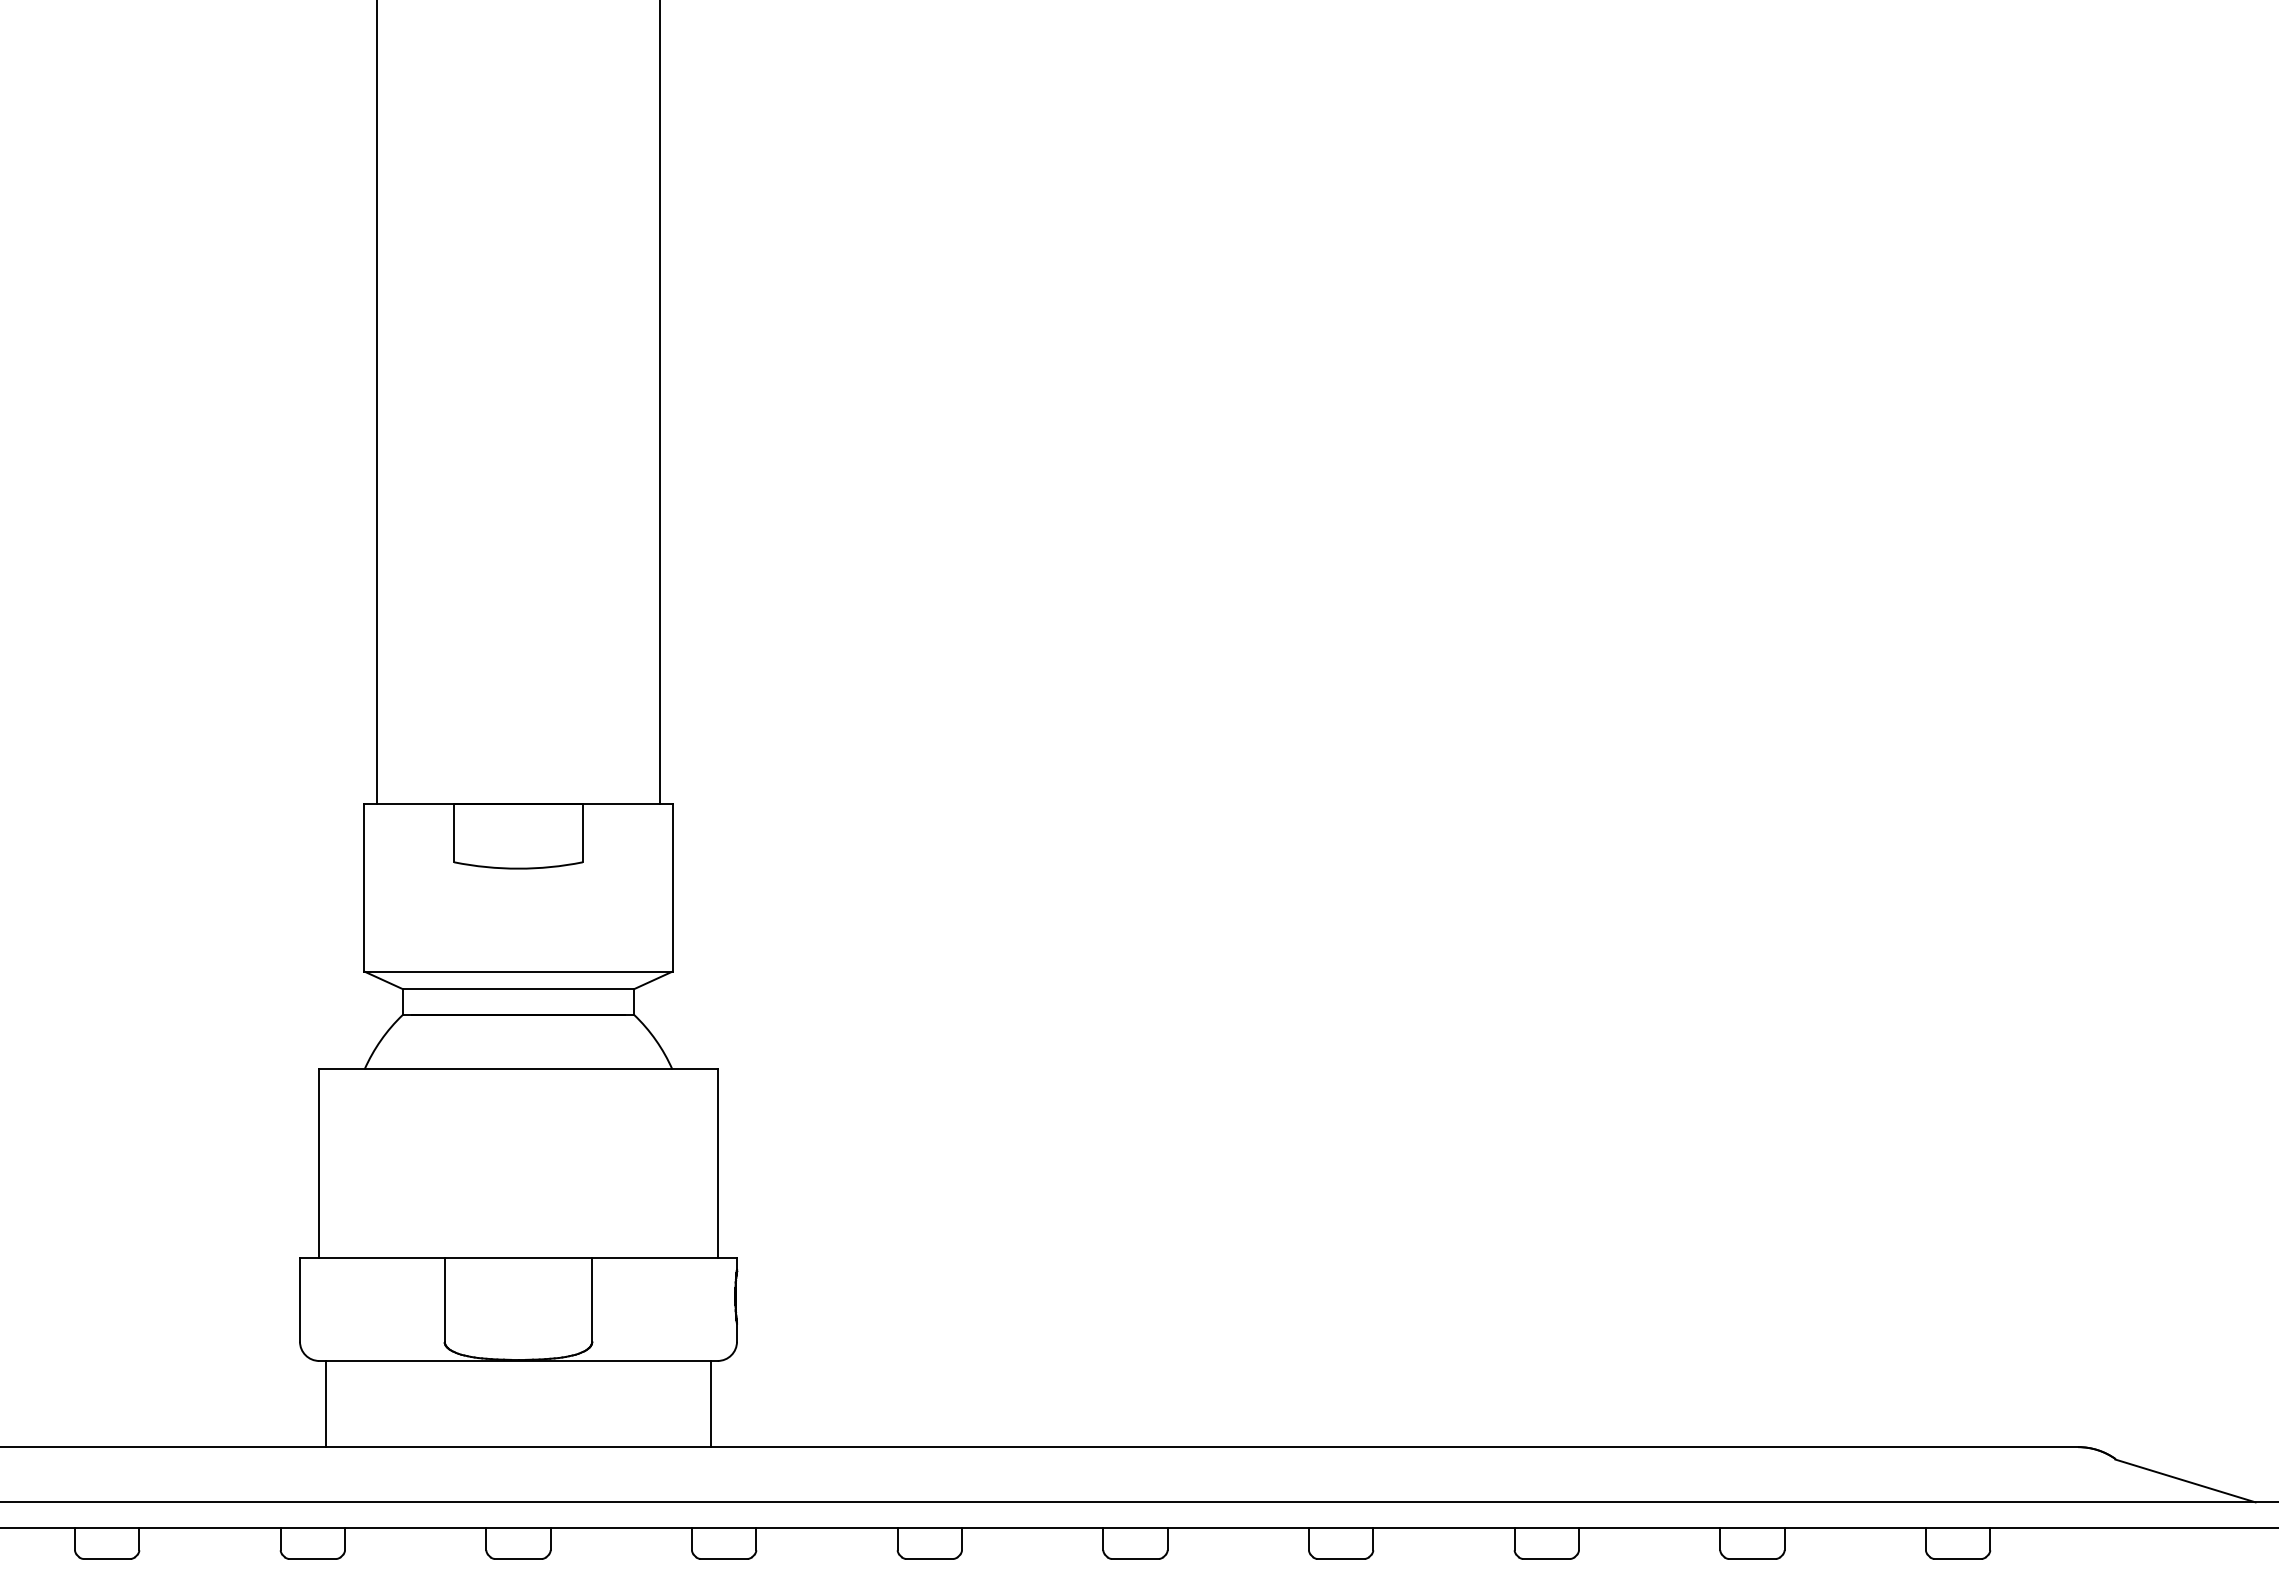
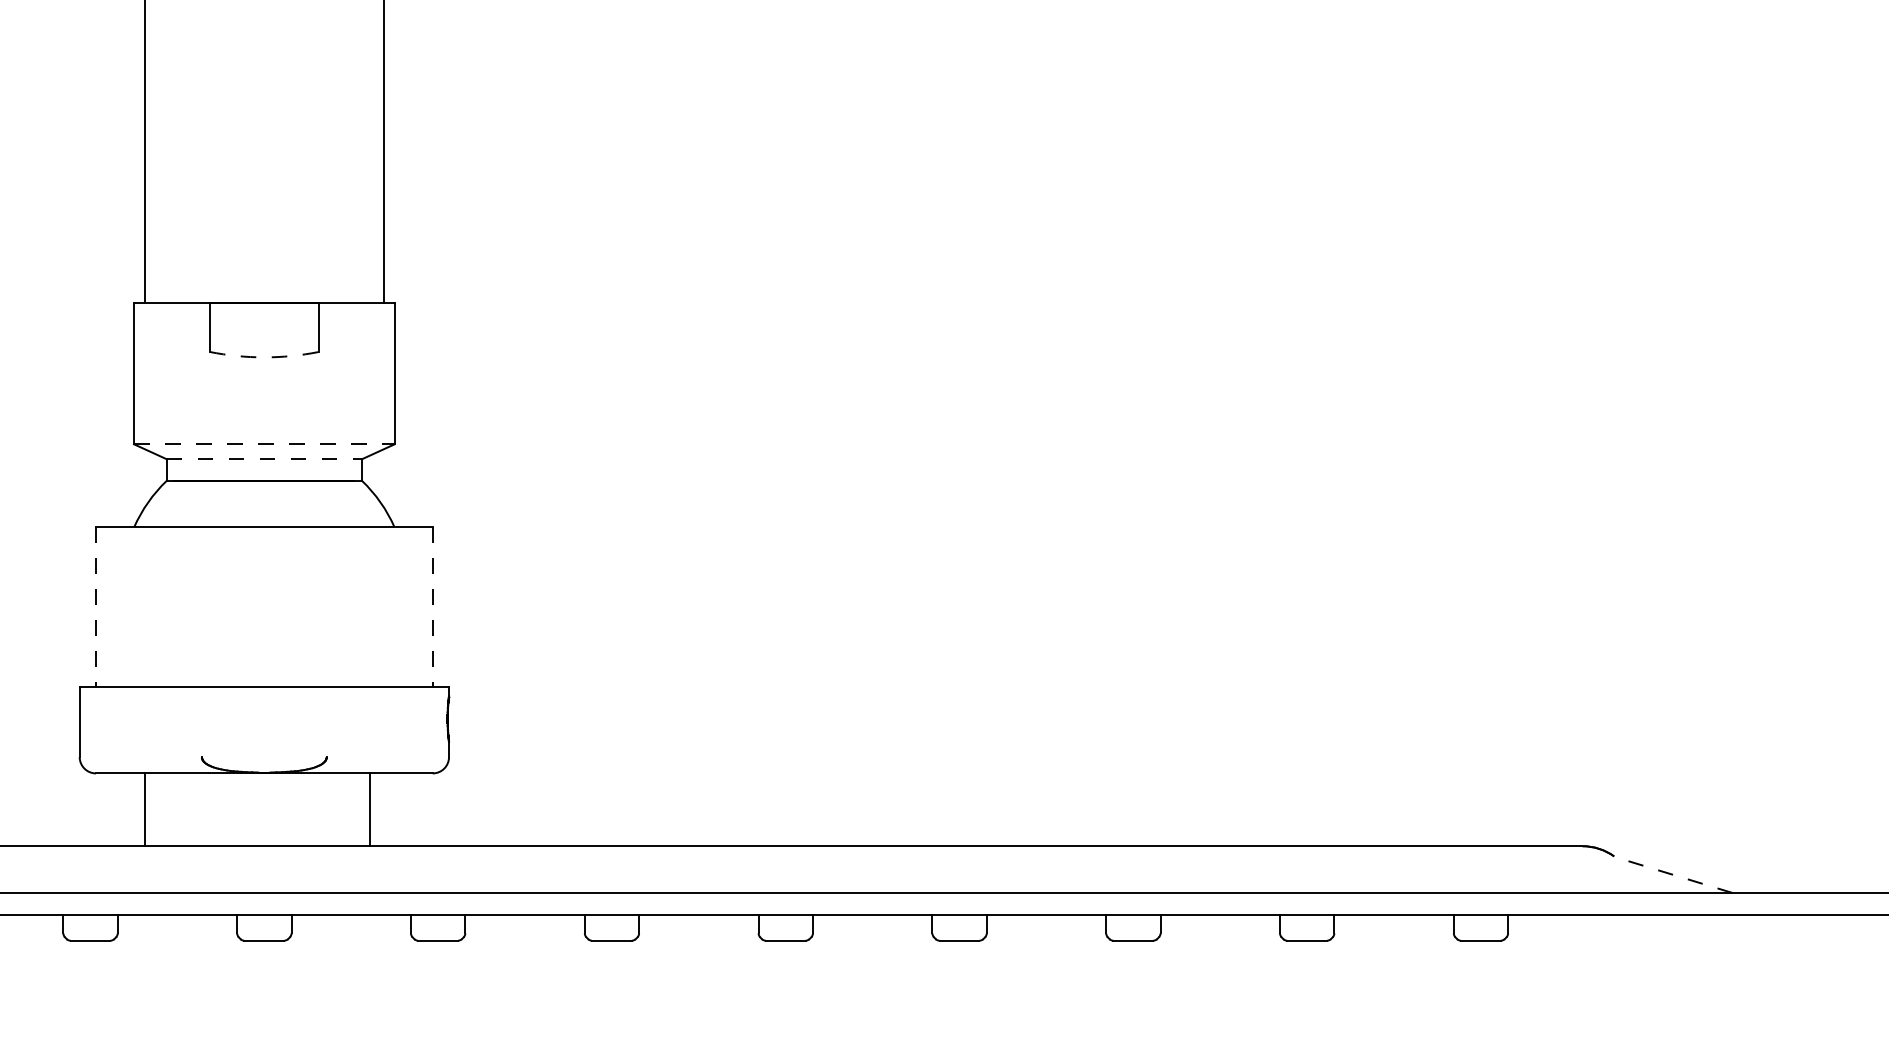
arc: (518, 868) -> (264, 357), solid -> dashed
line: (519, 971) -> (265, 444), solid -> dashed
line: (518, 989) -> (264, 459), solid -> dashed
line: (319, 1164) -> (96, 607), solid -> dashed
line: (717, 1164) -> (432, 607), solid -> dashed
line: (444, 1299) -> (201, 721), removed
line: (592, 1299) -> (326, 721), removed
line: (325, 1403) -> (145, 809), moved
line: (711, 1403) -> (370, 809), moved
line: (2185, 1480) -> (1673, 874), solid -> dashed

